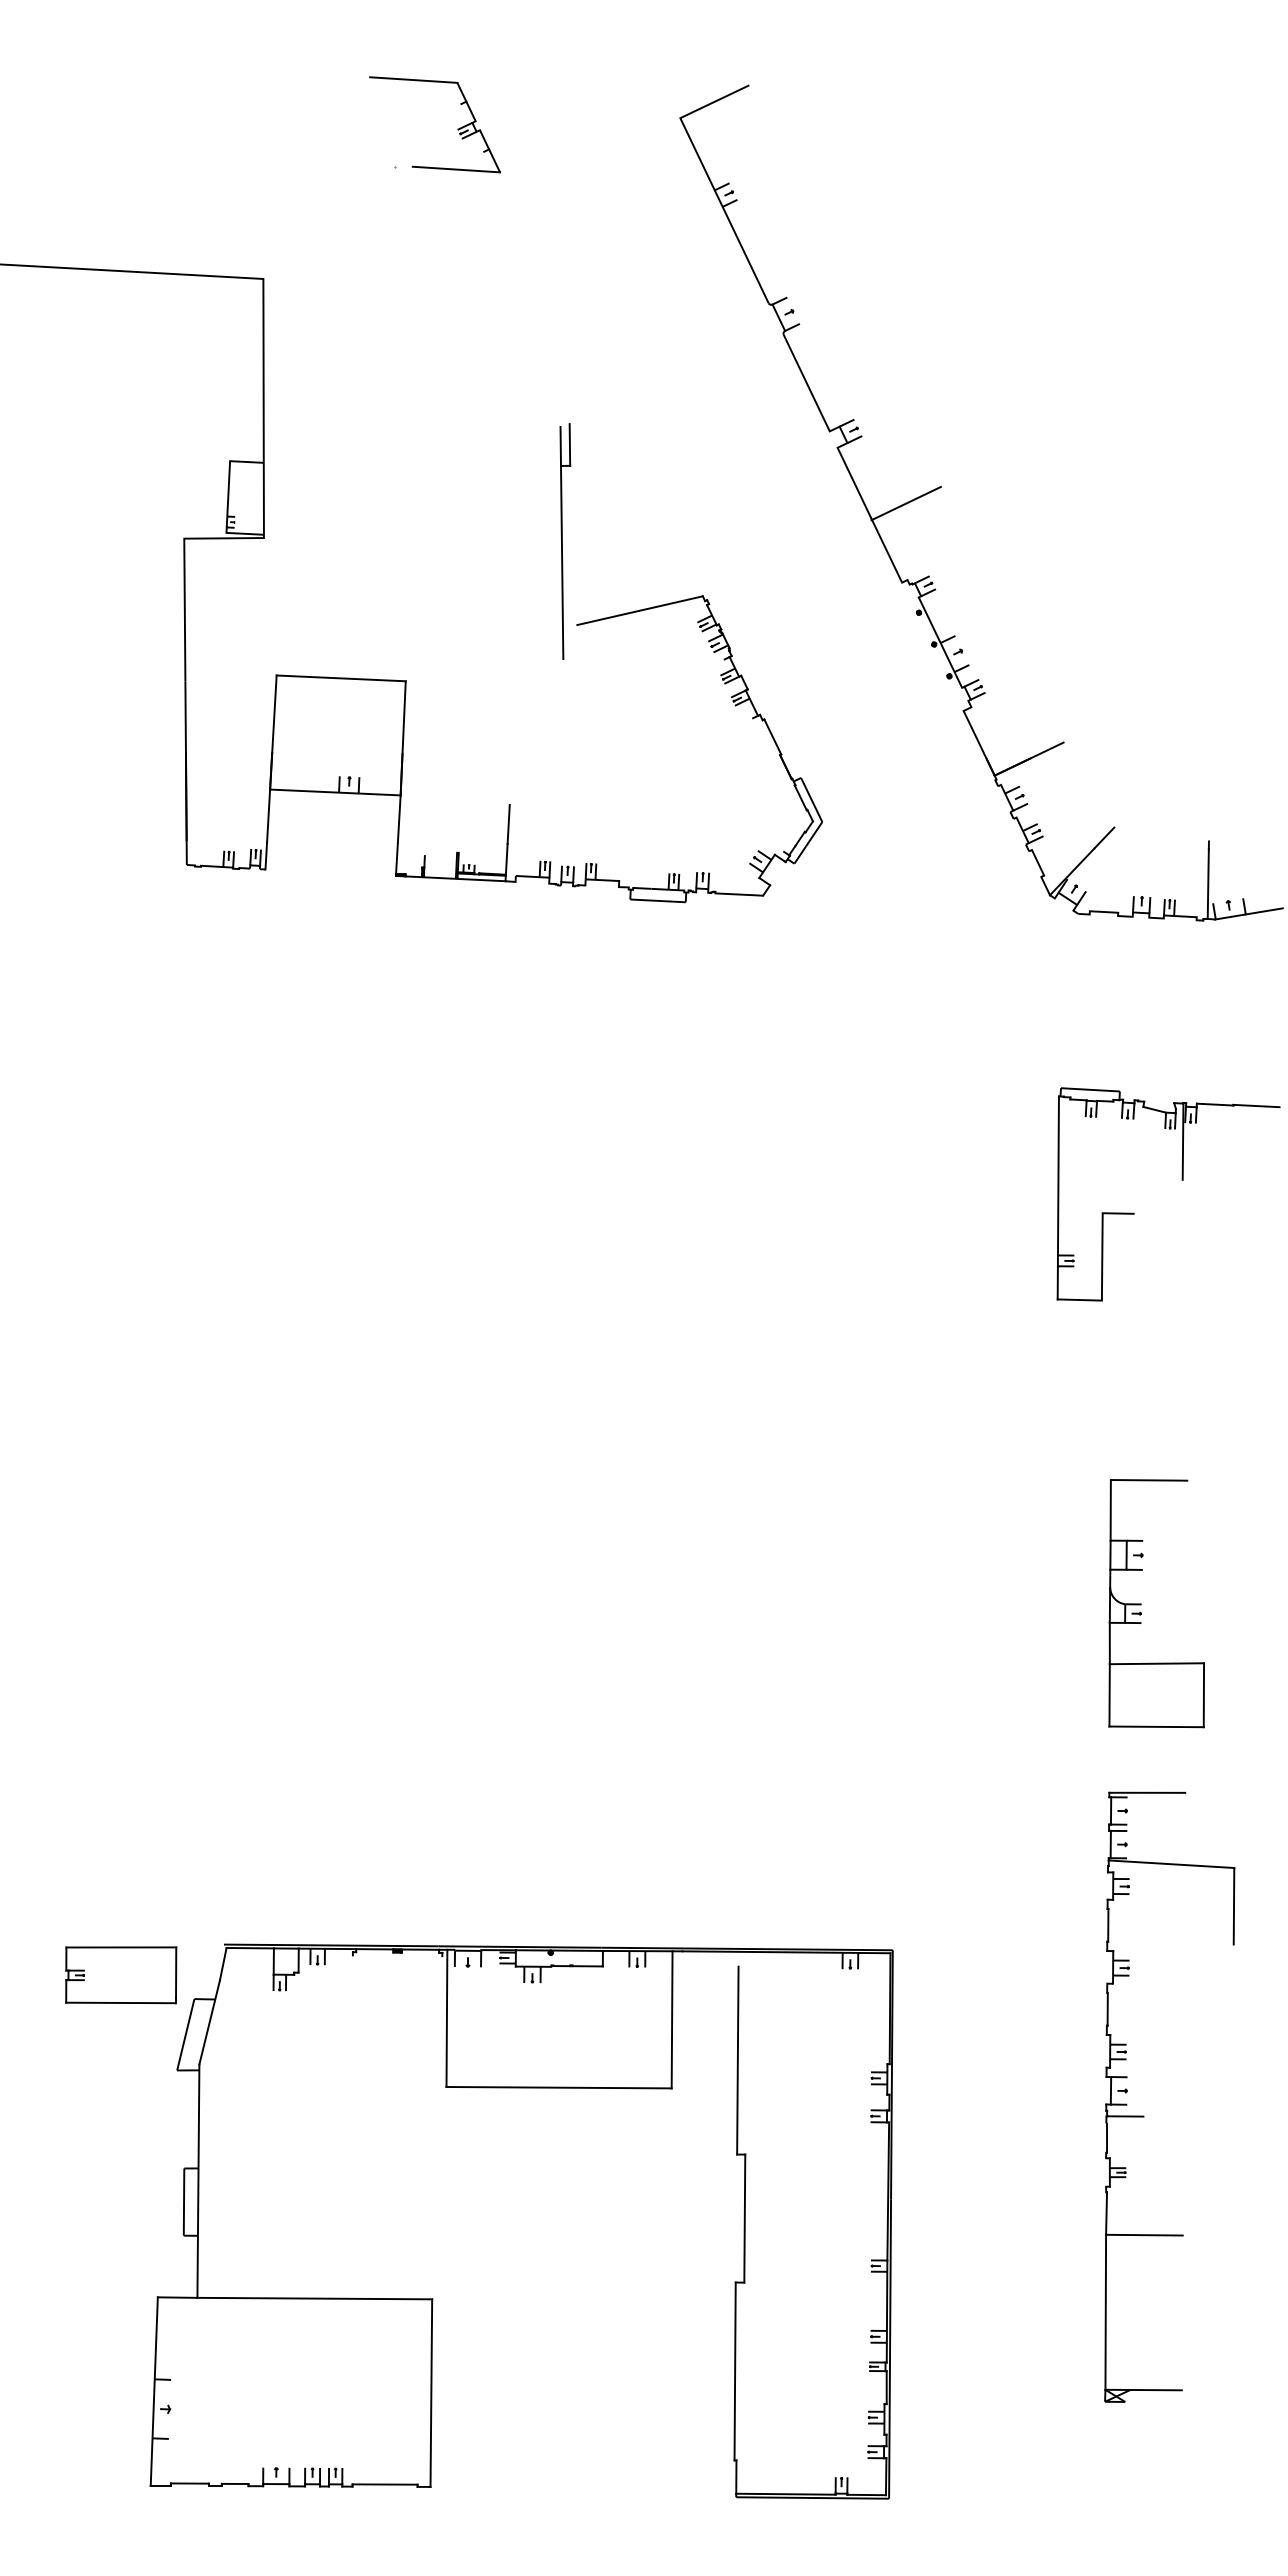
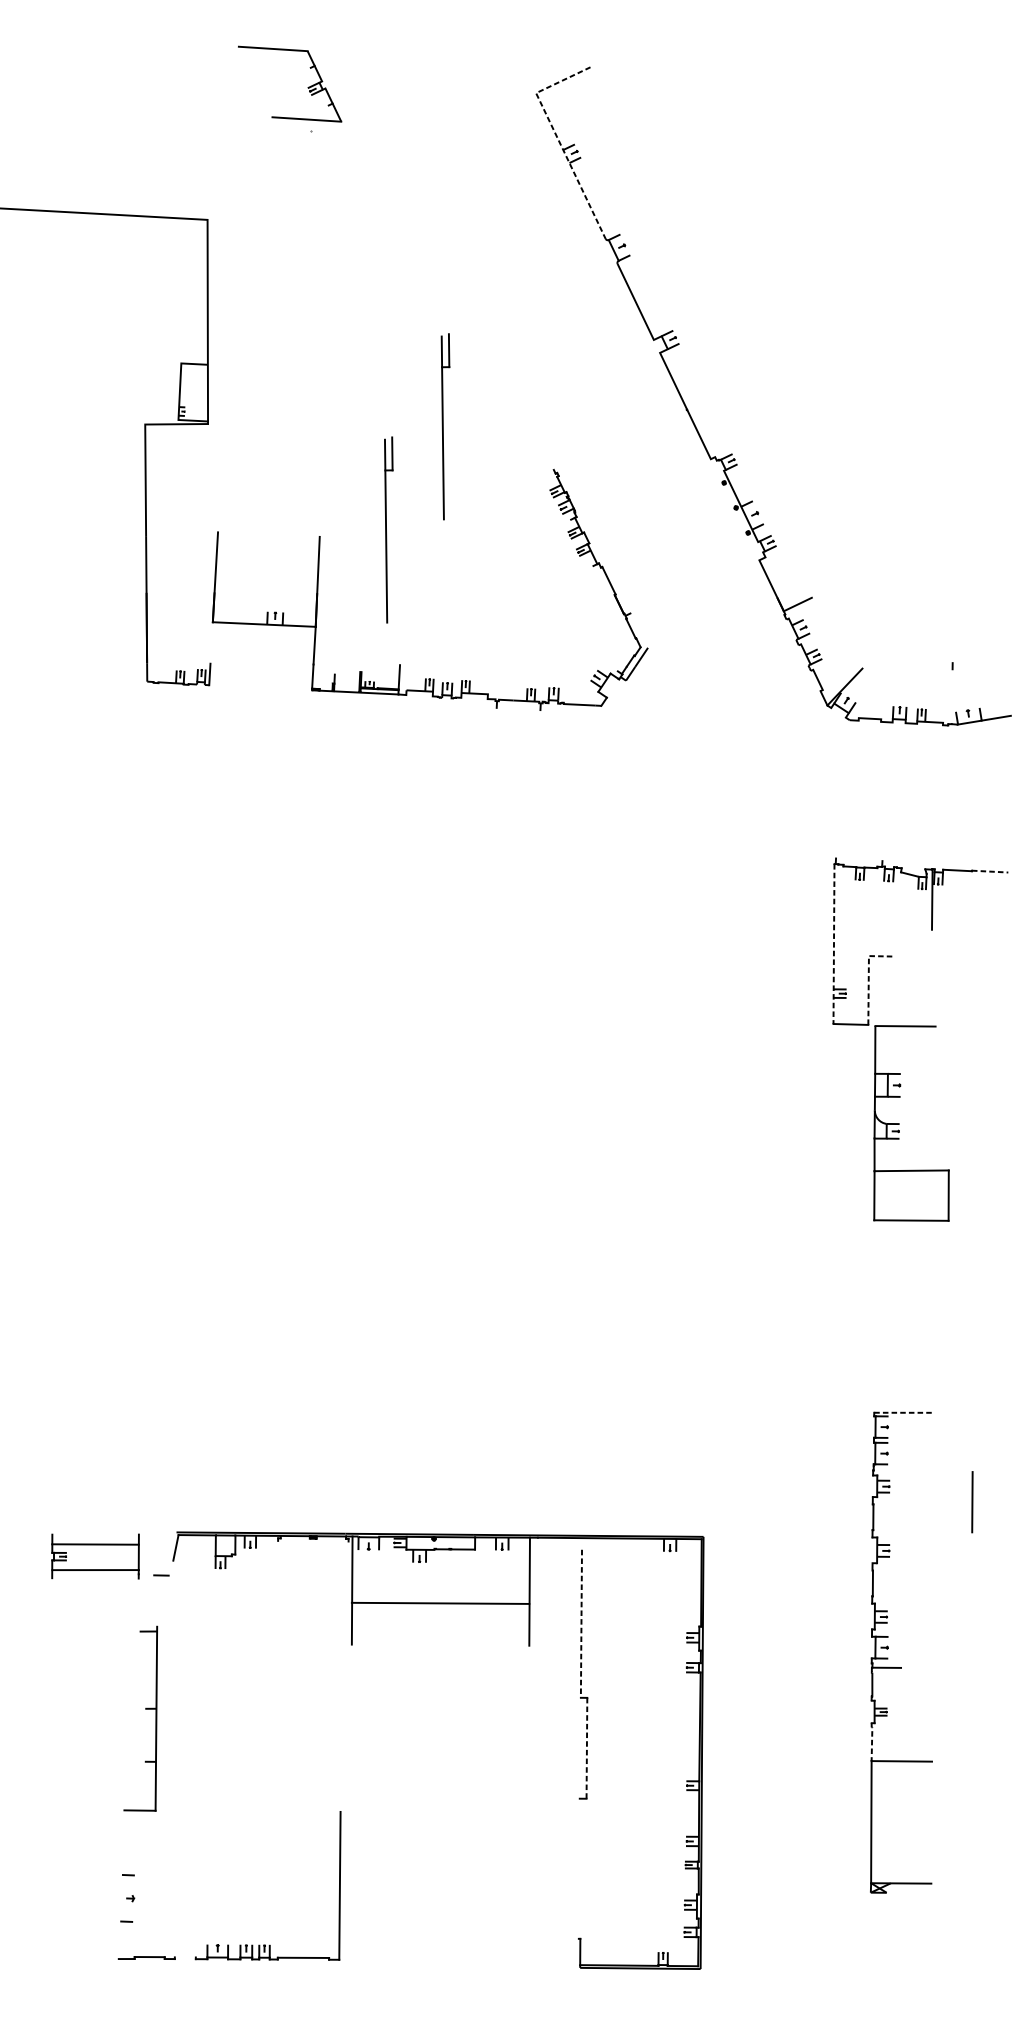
part: (457, 128) -> (307, 87), moved
line: (707, 175) -> (557, 138), solid -> dashed
line: (906, 502) -> (714, 396), removed
line: (639, 610) -> (503, 481), removed
part: (493, 672) -> (388, 529), added
line: (340, 678) -> (268, 534), removed
line: (1028, 758) -> (810, 597), removed
line: (811, 799) -> (639, 630), removed
line: (268, 815) -> (211, 642), removed
line: (508, 824) -> (400, 649), removed
line: (1104, 837) -> (870, 660), removed
line: (1207, 883) -> (951, 696), removed
line: (657, 900) -> (518, 709), removed
line: (1089, 1089) -> (858, 858), removed
line: (1256, 1106) -> (990, 871), solid -> dashed
line: (1058, 1198) -> (834, 944), solid -> dashed
line: (1102, 1240) -> (868, 977), solid -> dashed
part: (1141, 1603) -> (899, 1123), moved
line: (1147, 1792) -> (904, 1412), solid -> dashed
line: (1171, 1864) -> (923, 1469), removed
line: (121, 1947) -> (95, 1570), moved
line: (121, 2002) -> (95, 1544), moved
line: (209, 2022) -> (165, 1593), removed
line: (185, 2034) -> (146, 1603), removed
line: (737, 2060) -> (581, 1623), solid -> dashed
line: (558, 2087) -> (440, 1603), moved
line: (183, 2201) -> (144, 1734), removed
line: (1106, 2209) -> (871, 1741), solid -> dashed
line: (744, 2219) -> (586, 1749), solid -> dashed
line: (314, 2298) -> (247, 1811), removed
line: (734, 2371) -> (578, 1868), removed
line: (153, 2391) -> (120, 1884), removed
line: (234, 2483) -> (184, 1957), removed

